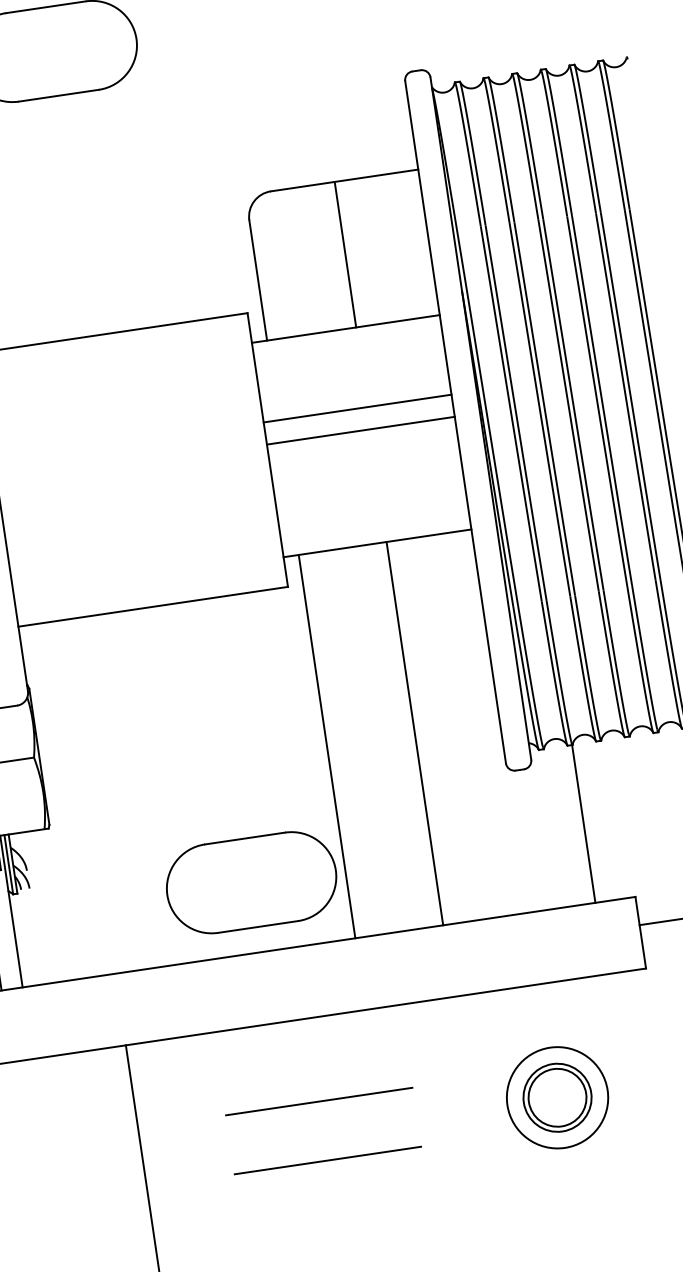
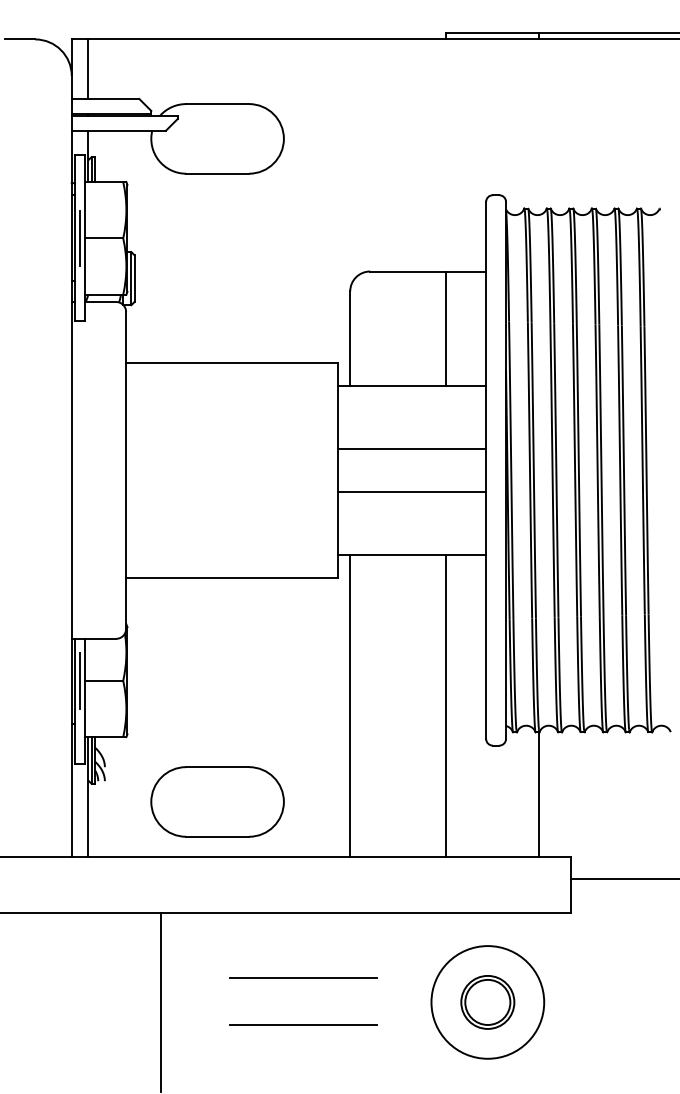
line: (345, 254) -> (446, 328), moved
line: (361, 431) -> (412, 492), moved
line: (415, 733) -> (446, 705), moved
part: (251, 882) -> (217, 801), moved
circle: (557, 1097) -> (487, 1002), size x1.43

